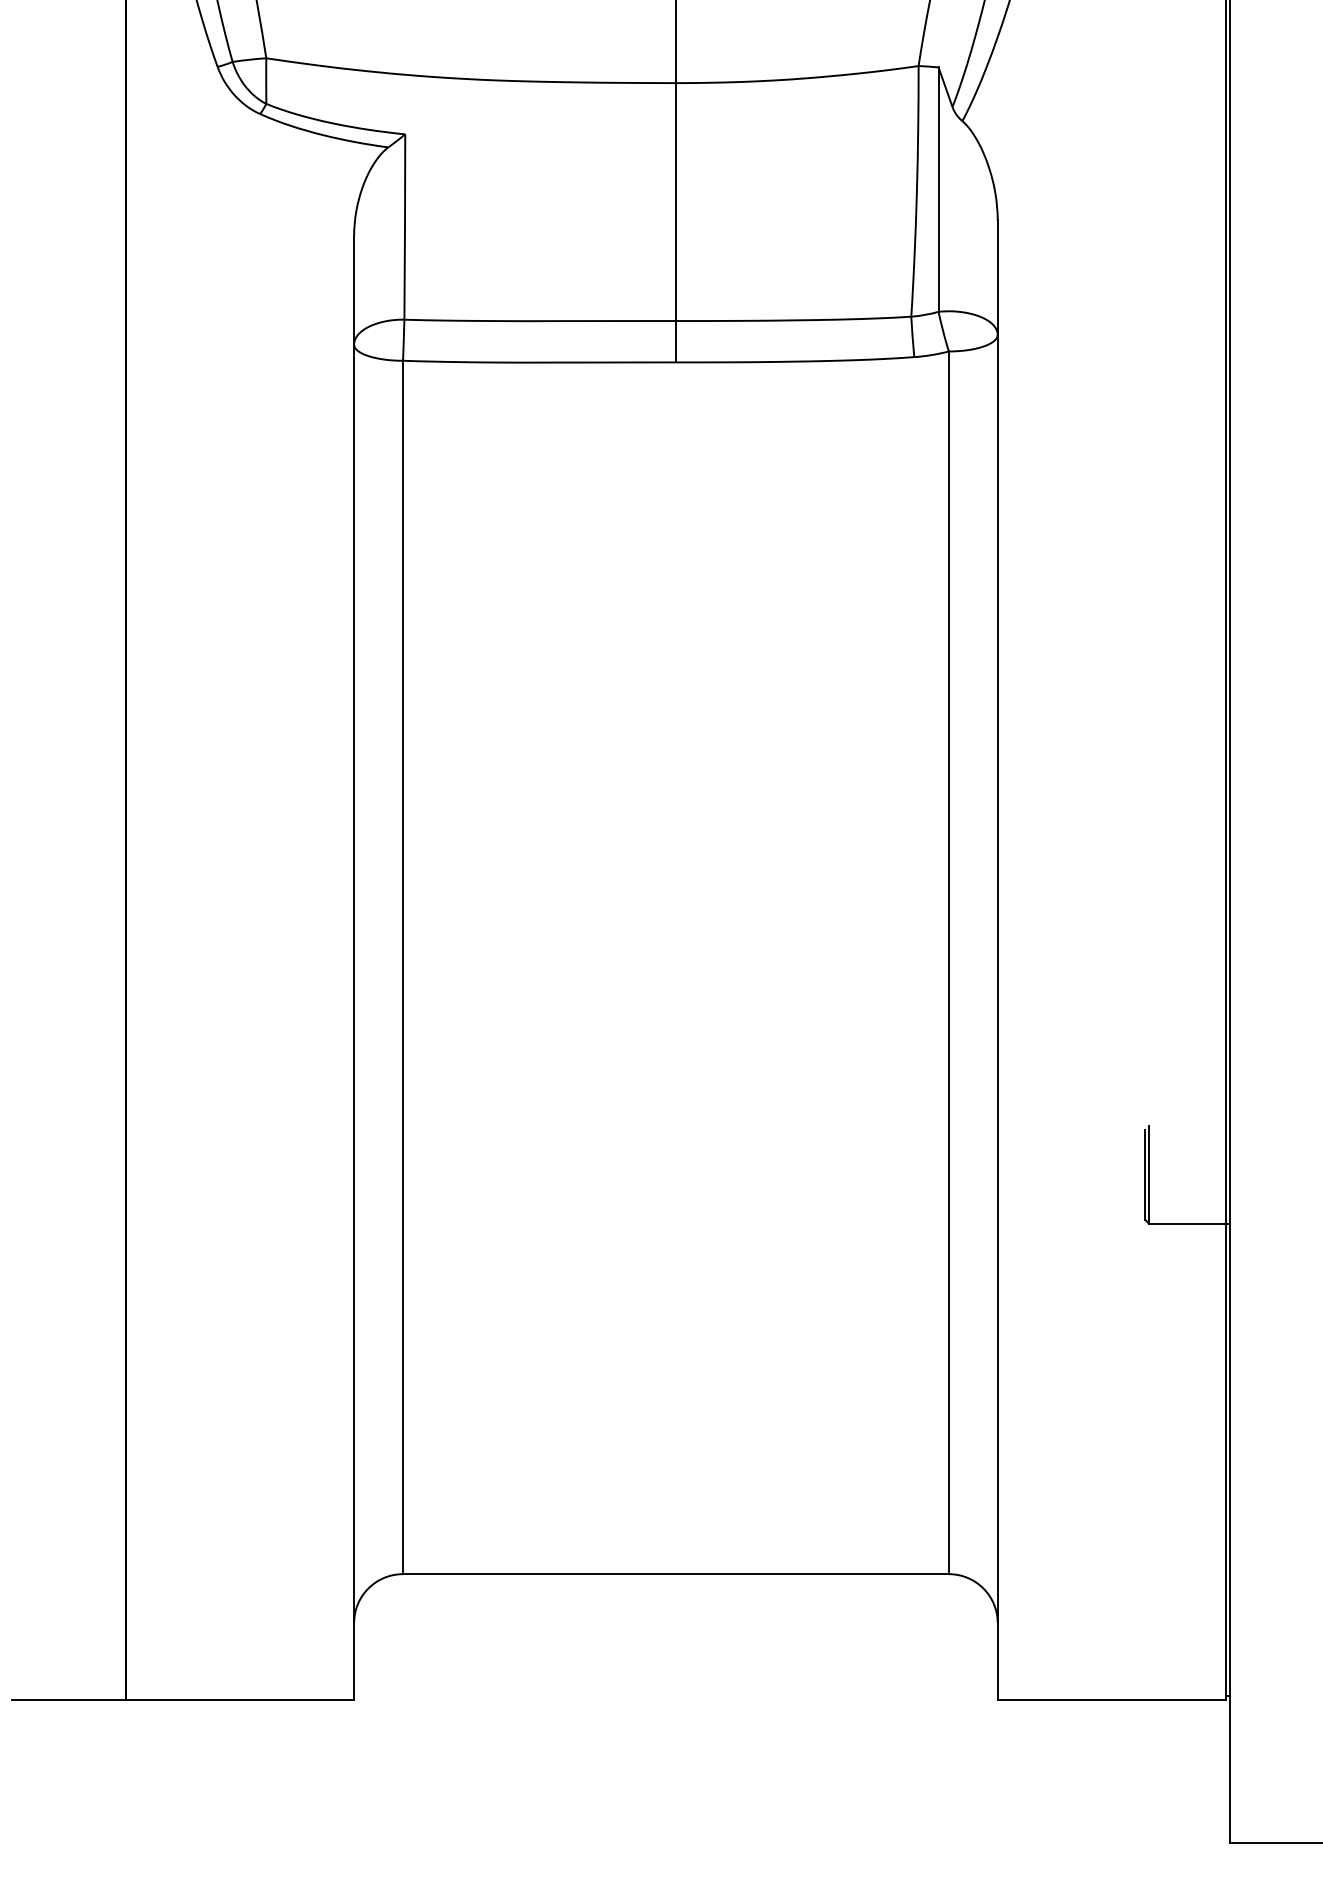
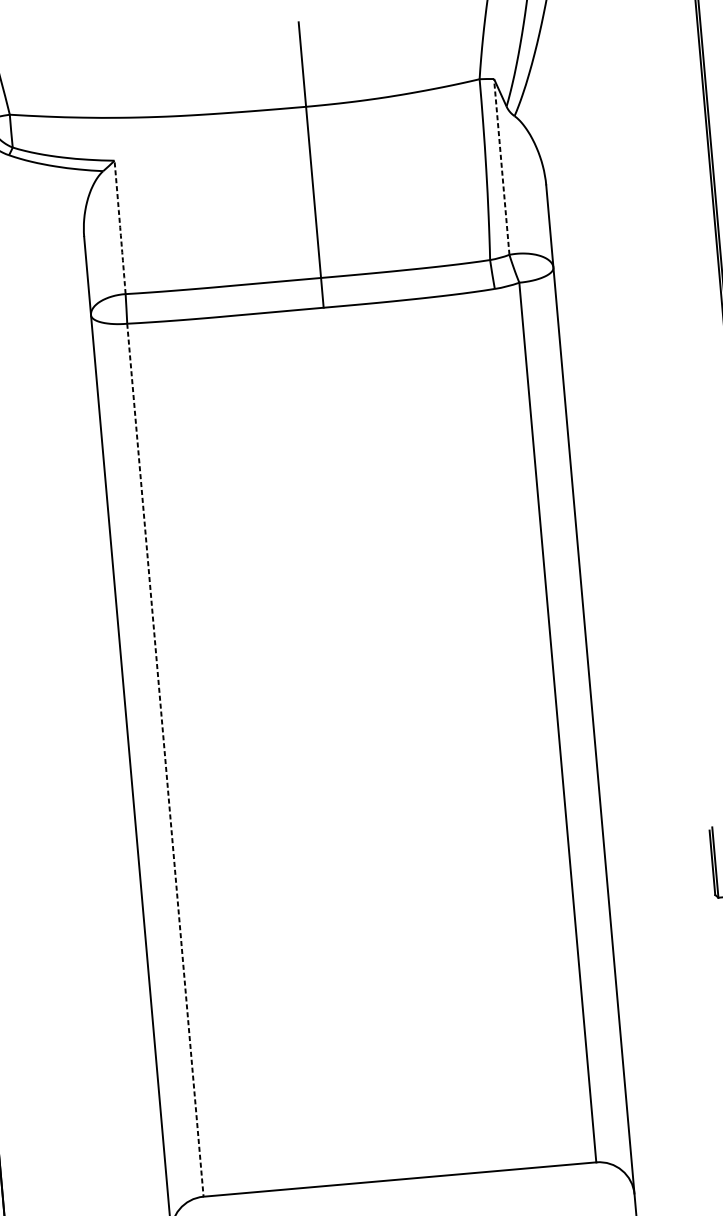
line: (938, 189) -> (501, 166), solid -> dashed
arc: (404, 227) -> (119, 227), solid -> dashed
line: (403, 967) -> (165, 760), solid -> dashed

